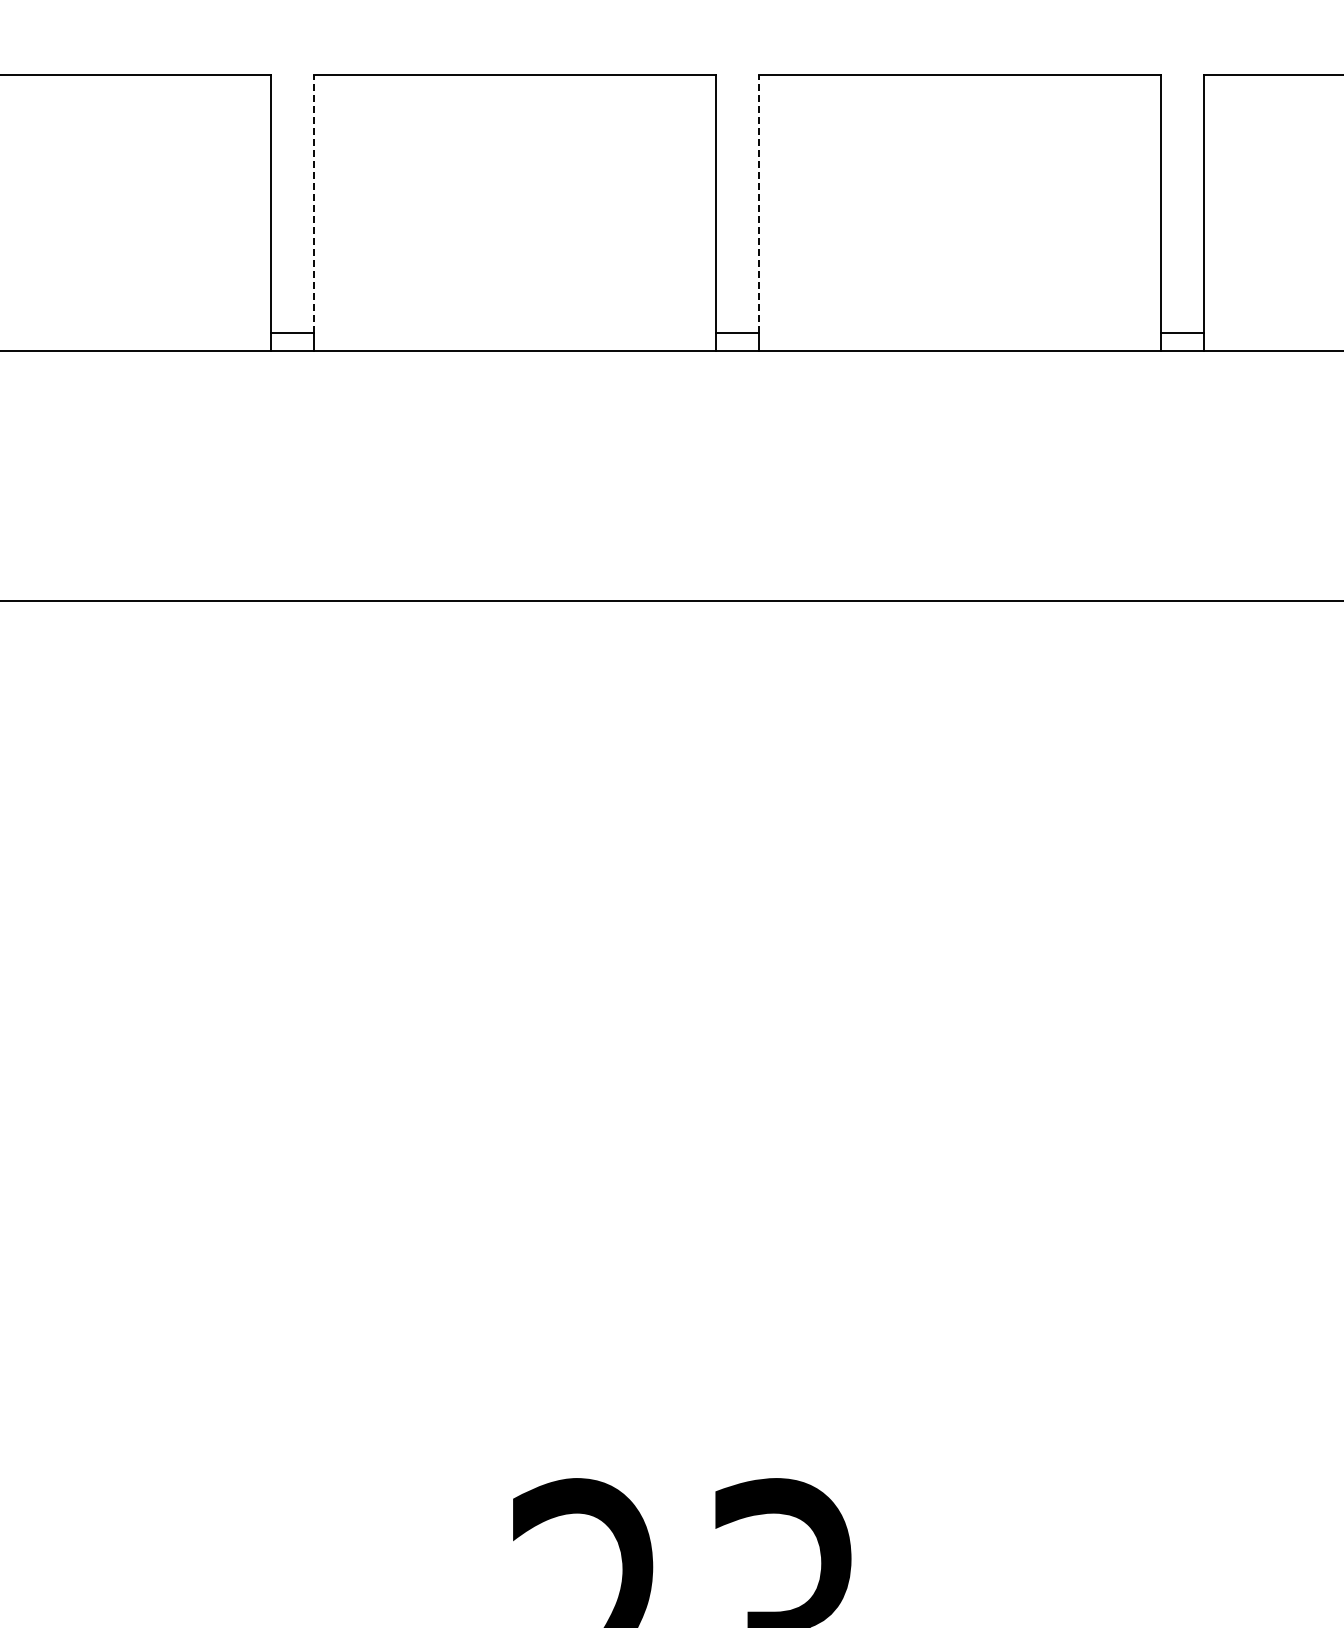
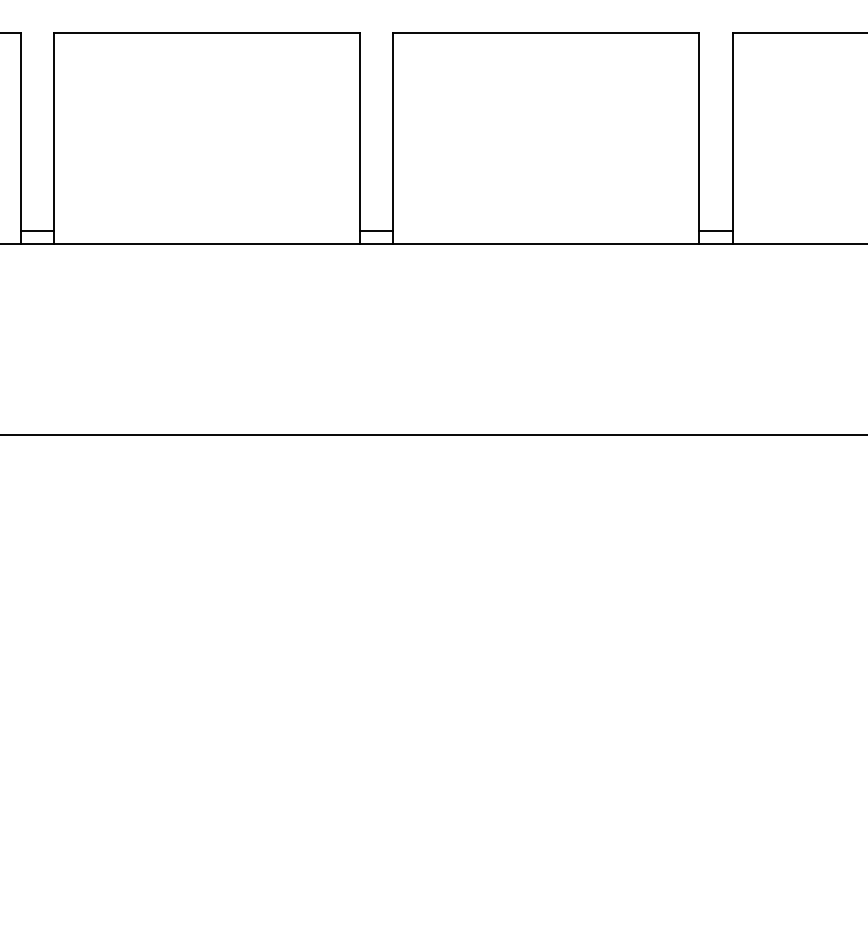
line: (314, 203) -> (54, 131), dashed -> solid
line: (759, 203) -> (393, 131), dashed -> solid

